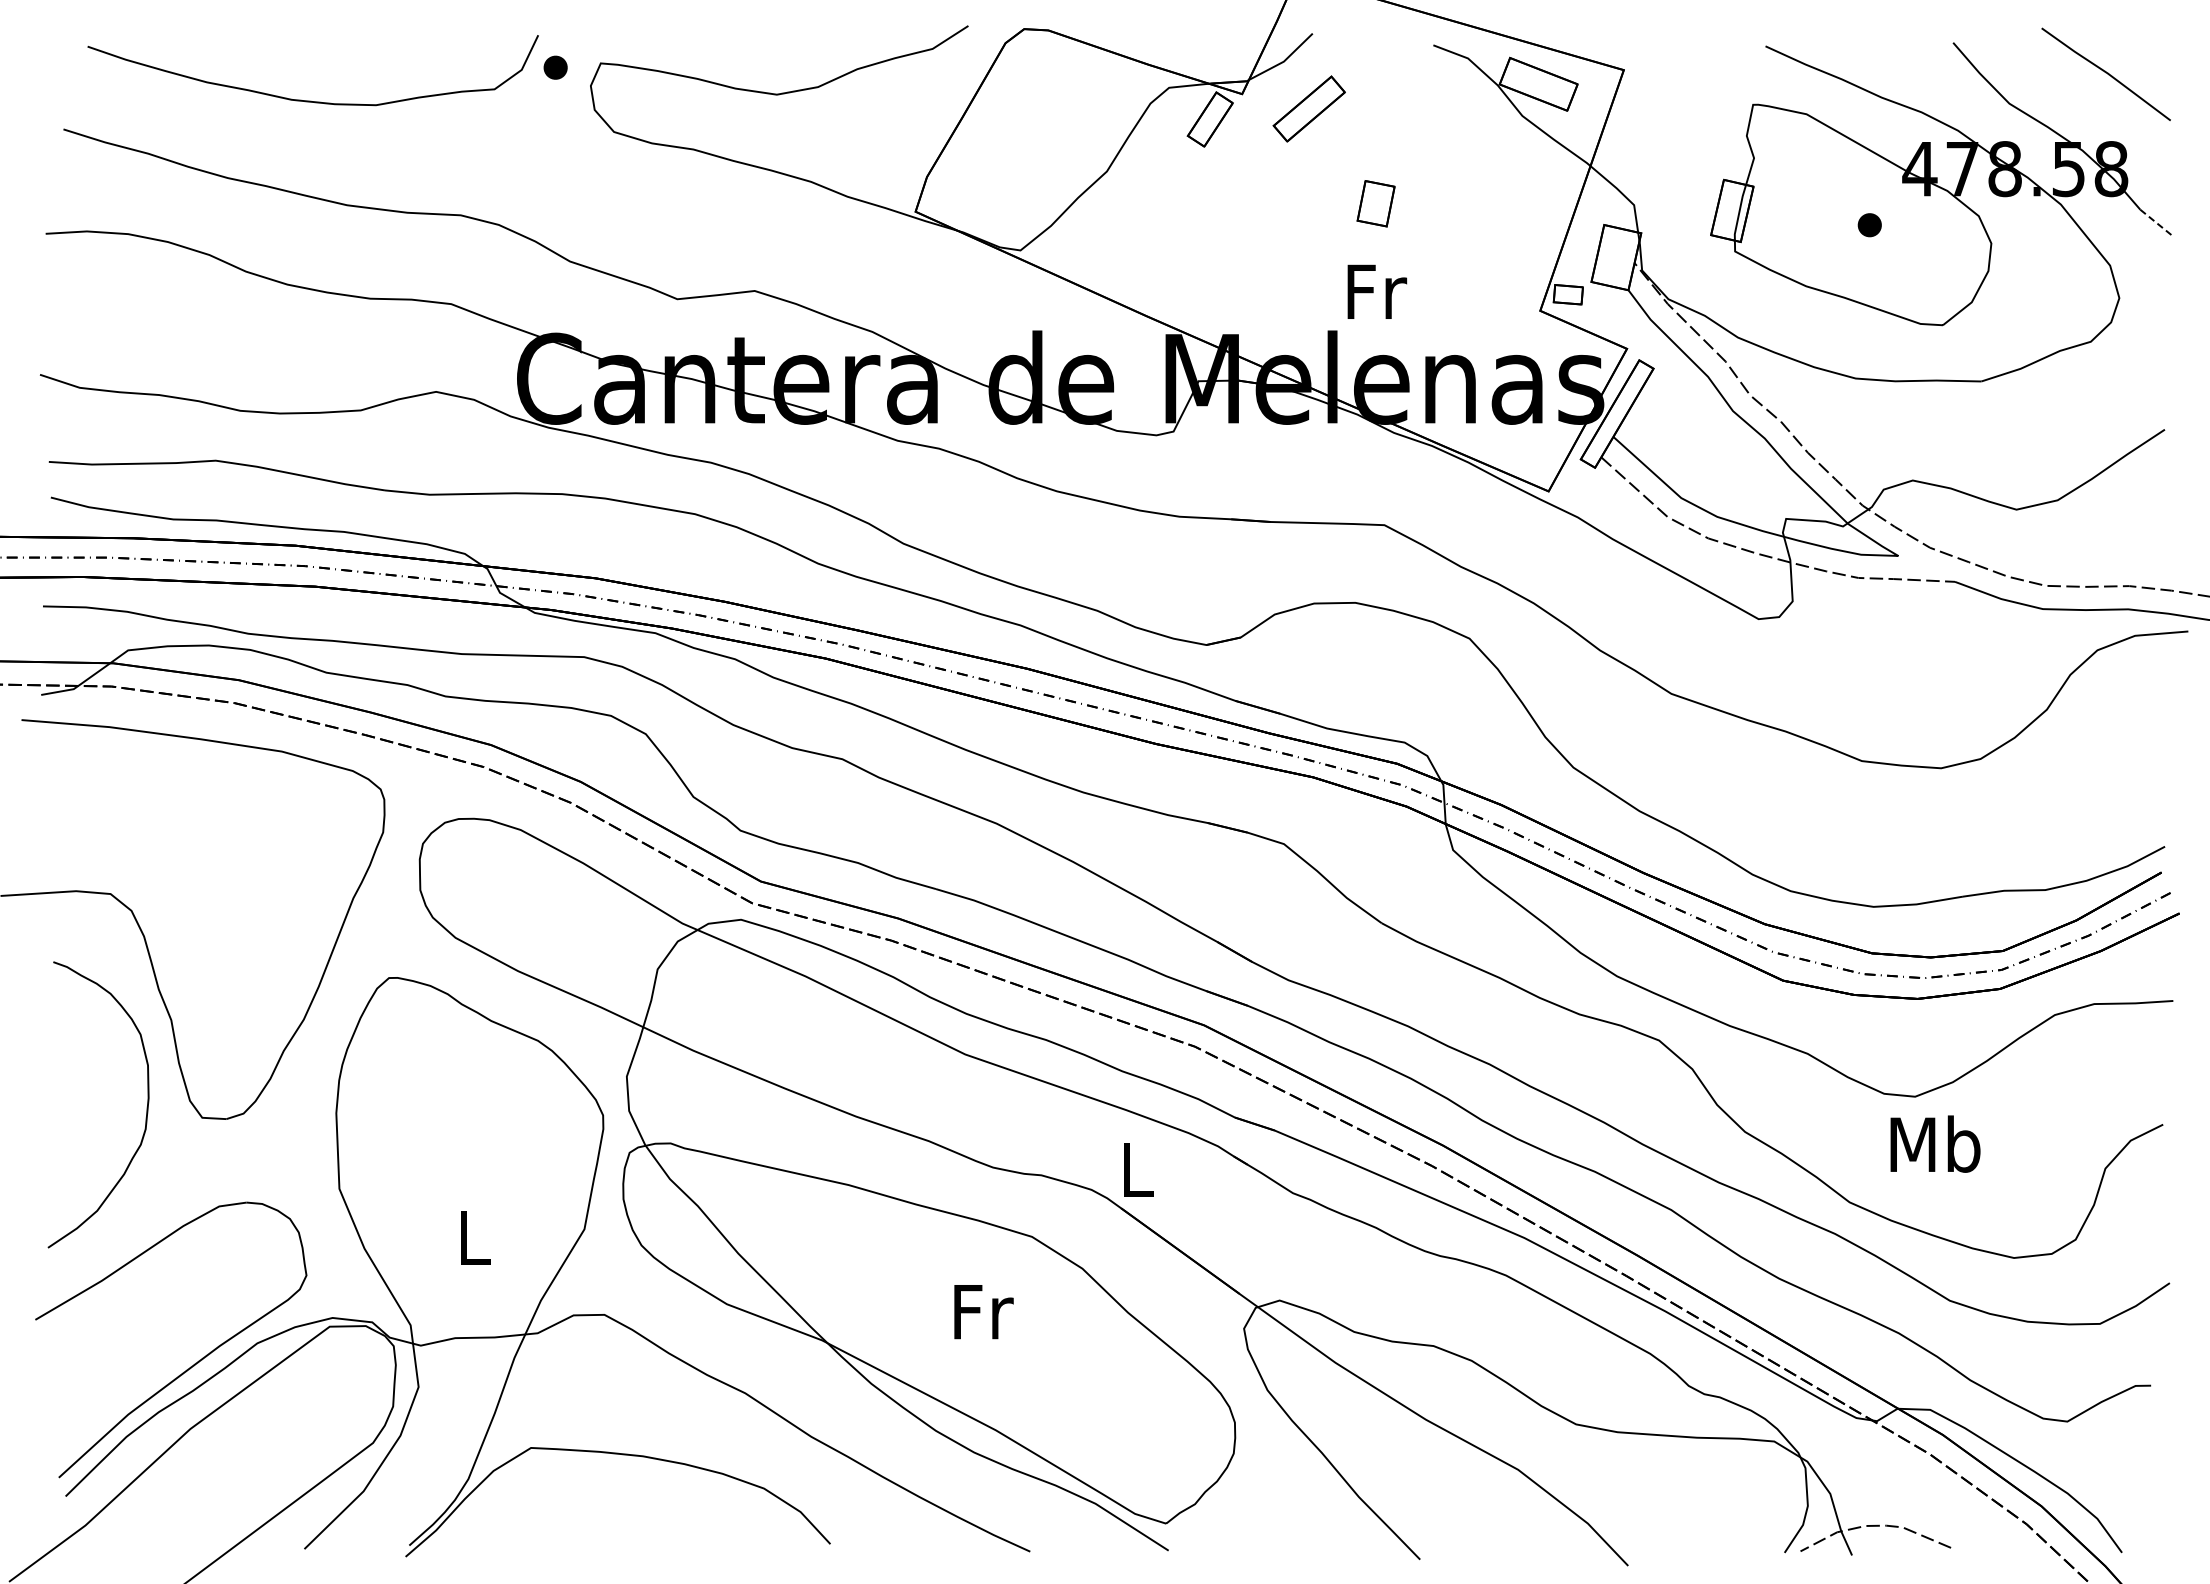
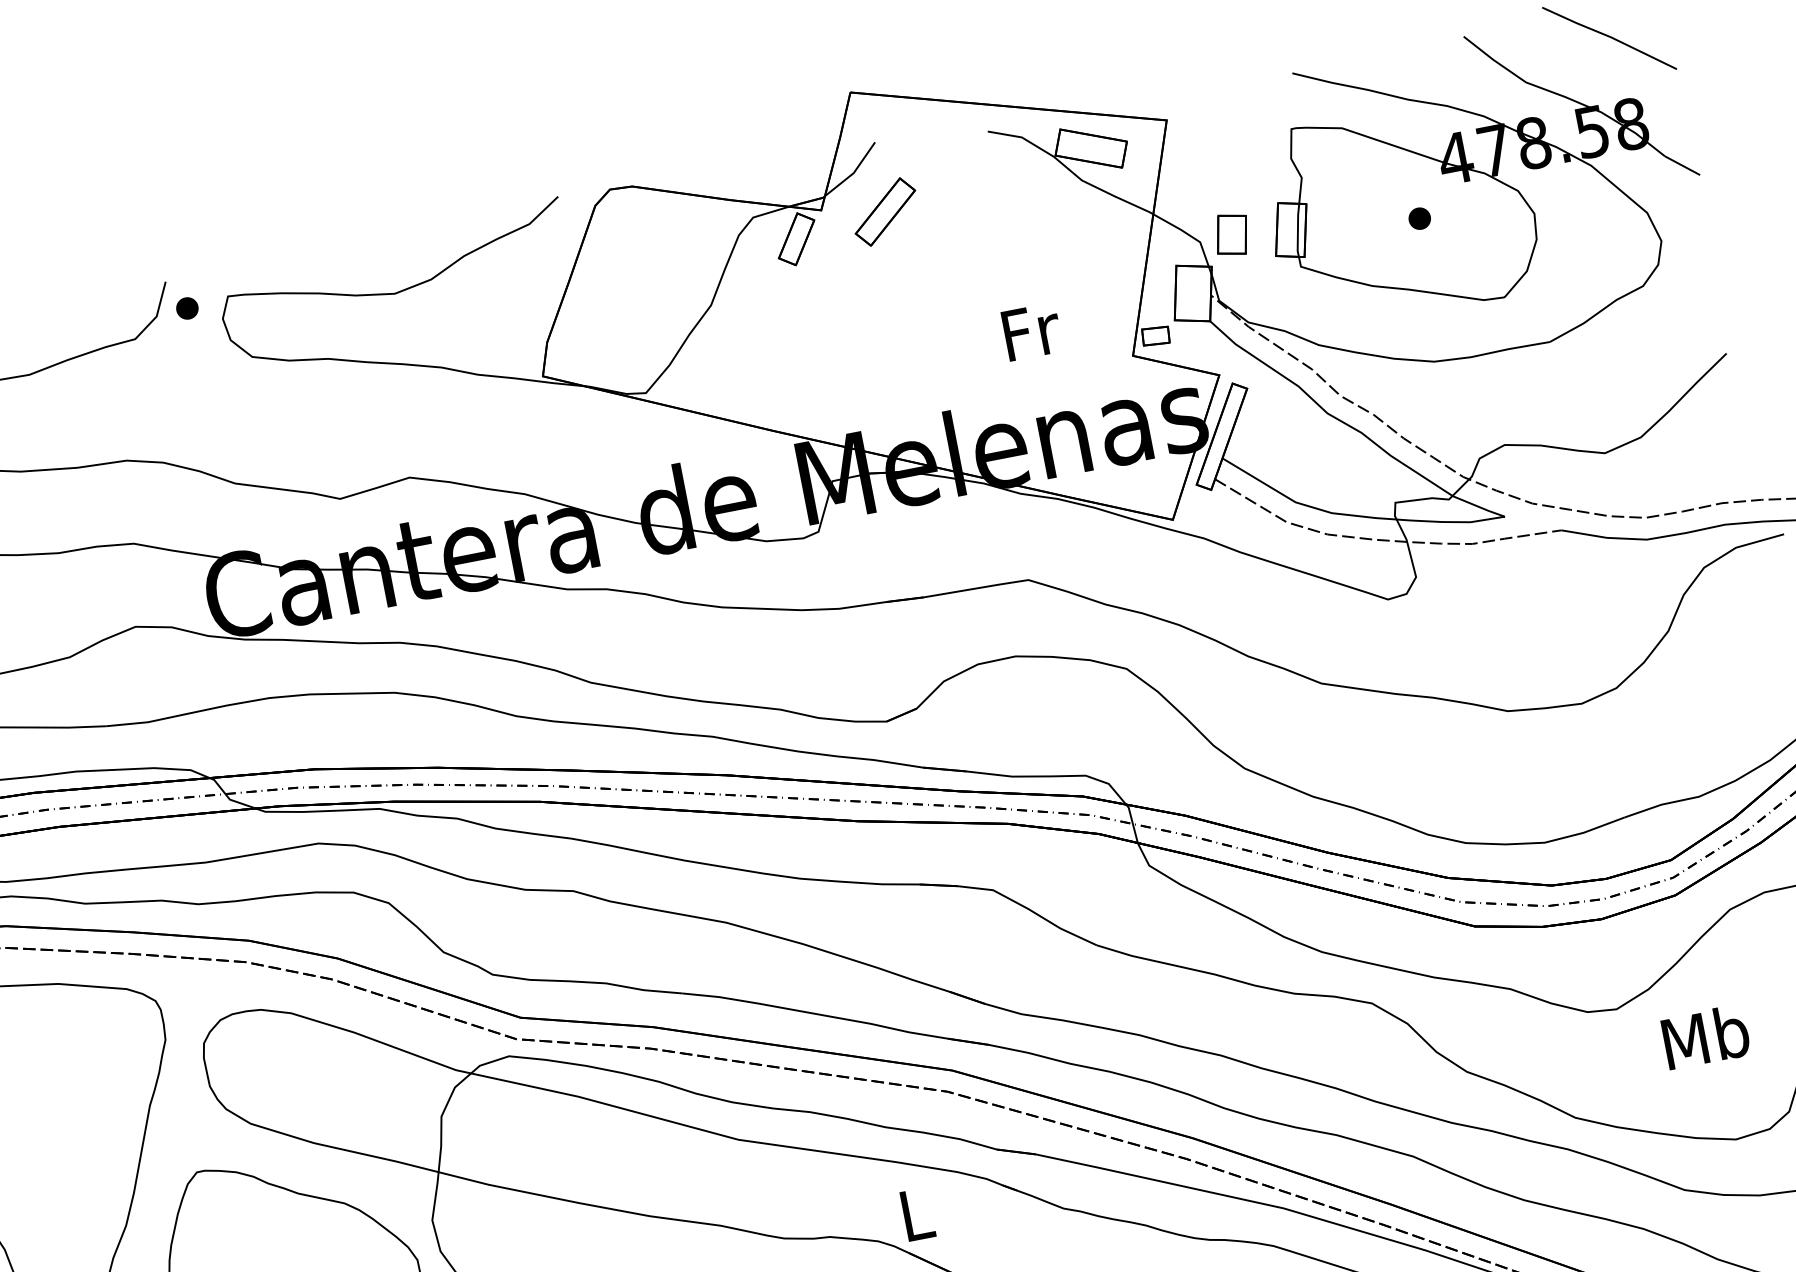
part: (1375, 203) -> (1231, 234), moved
line: (2157, 223) -> (1683, 165), dashed -> solid
text: (1377, 291) -> (1032, 331), moved
text: (1935, 1143) -> (1705, 1036), moved

